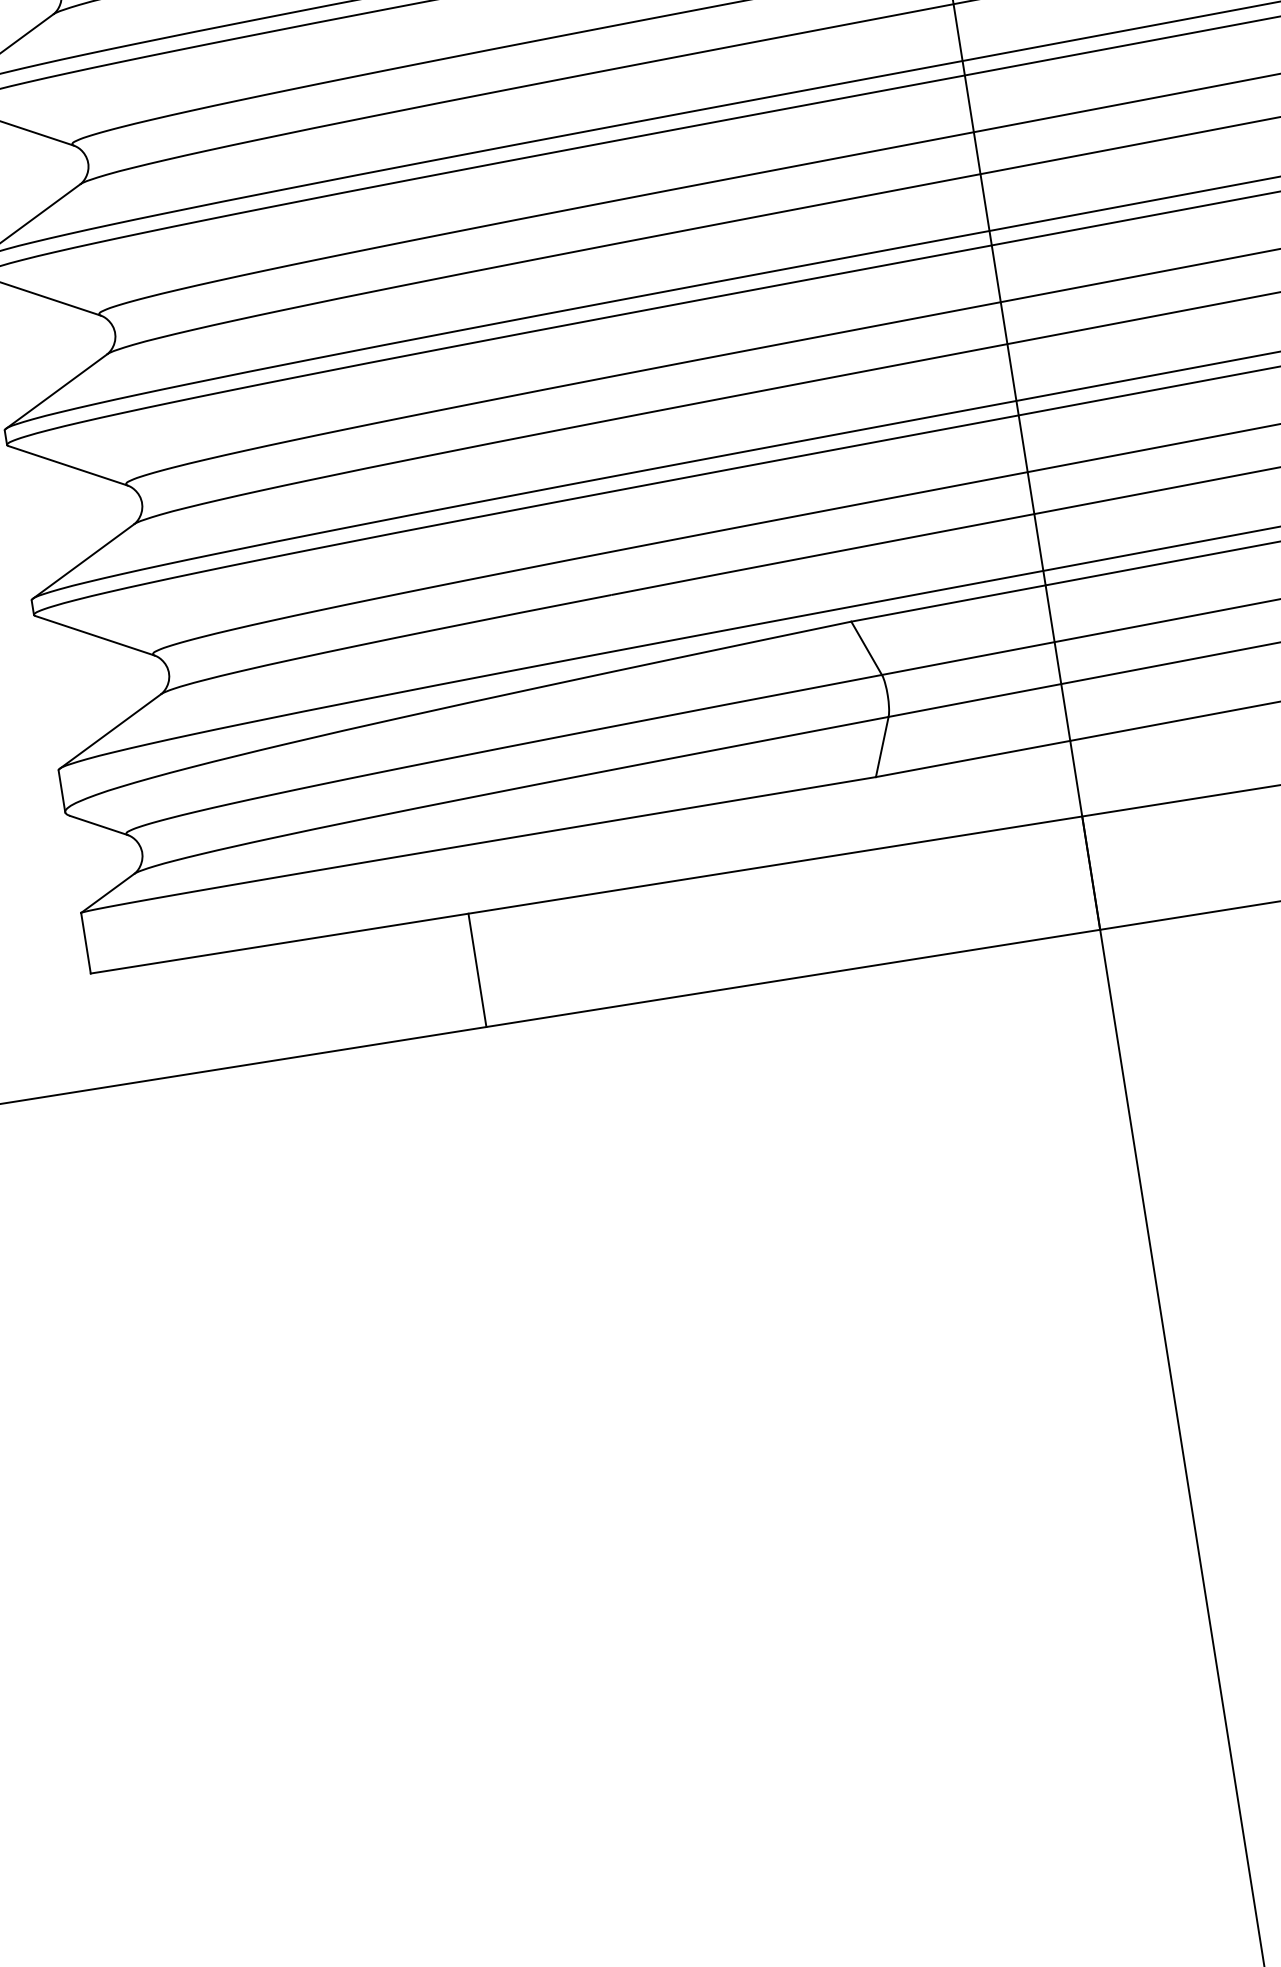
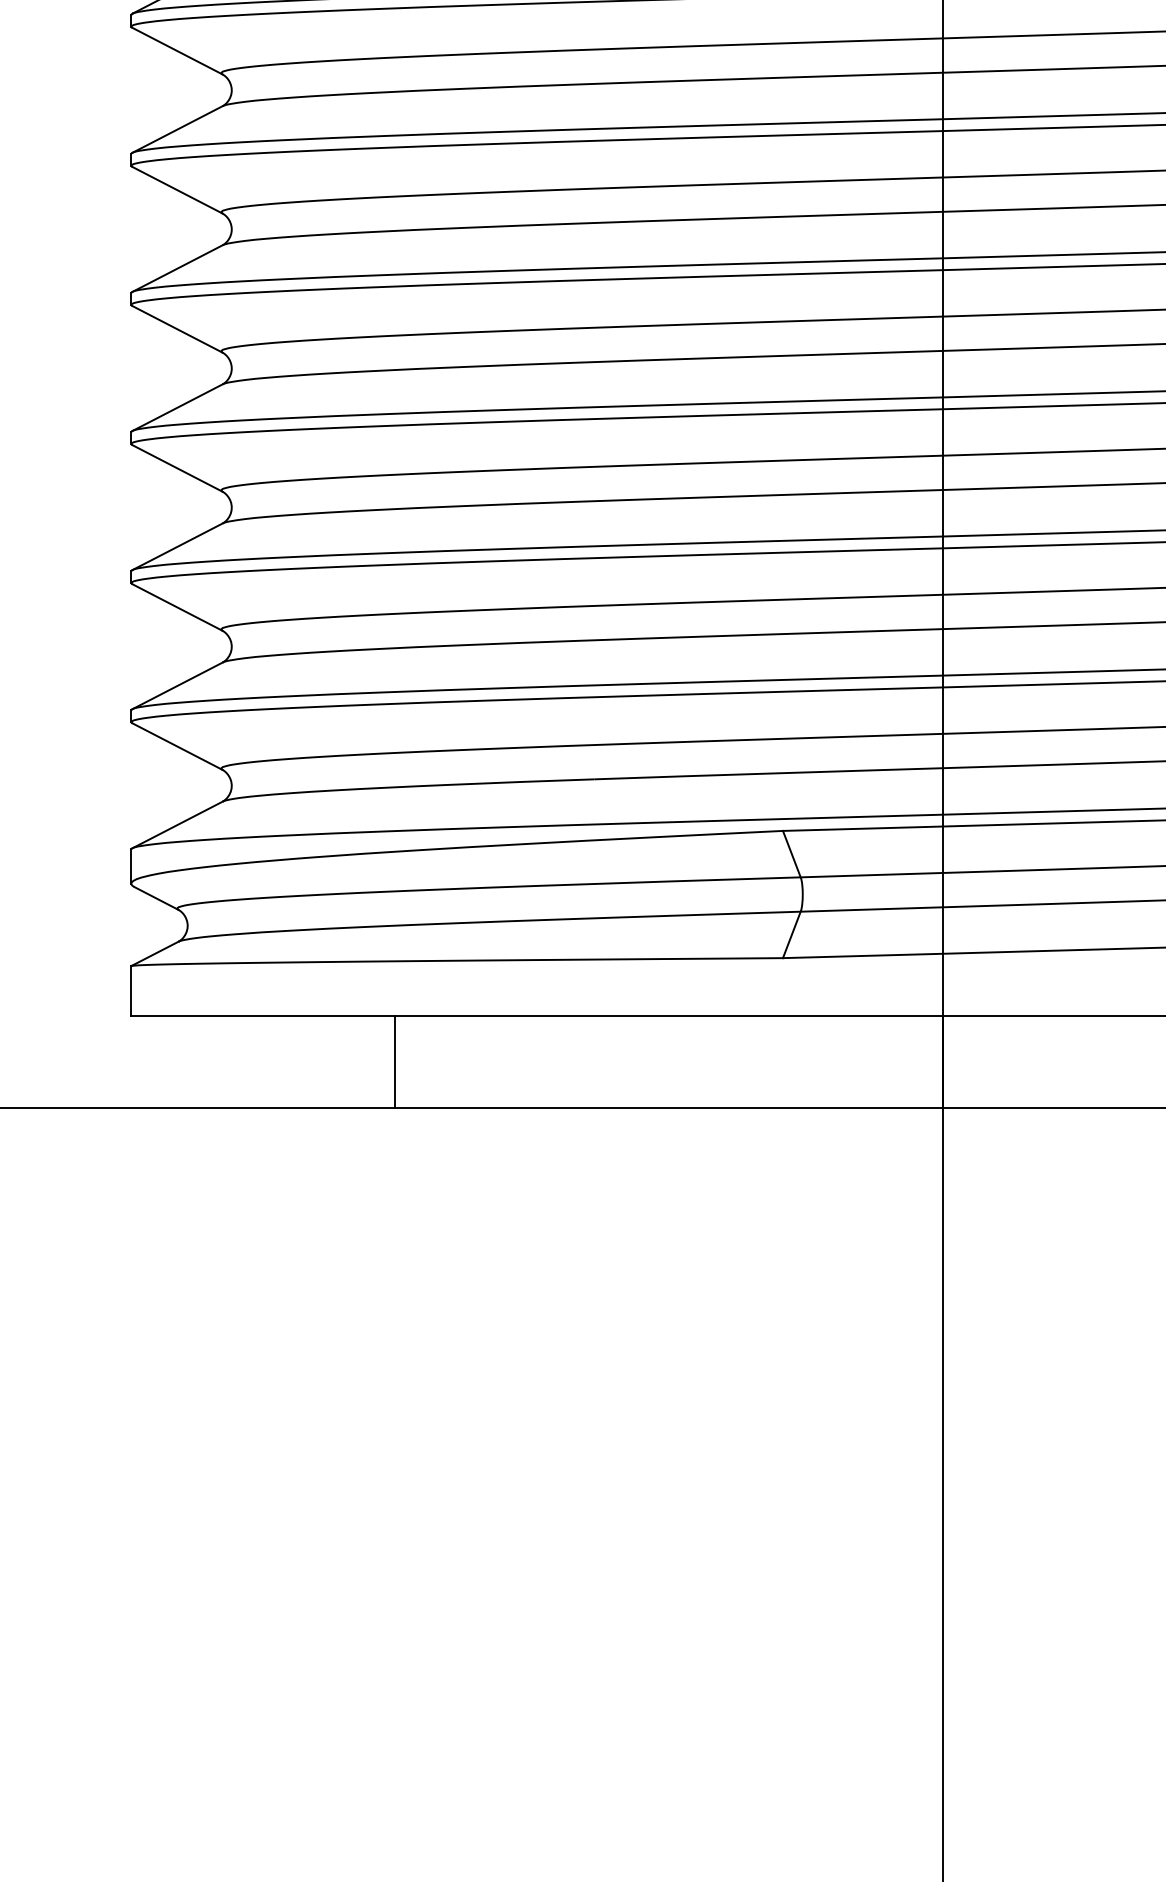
line: (477, 969) -> (395, 1061), moved

